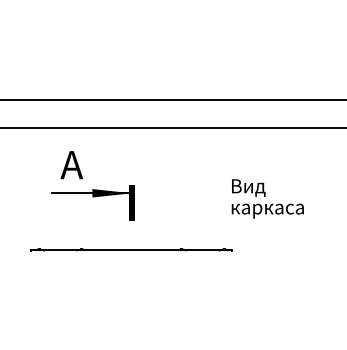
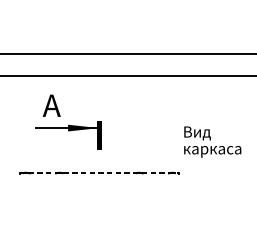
text: (267, 198) -> (212, 141), moved
line: (132, 250) -> (99, 173), solid -> dashed

